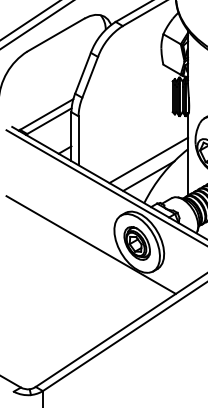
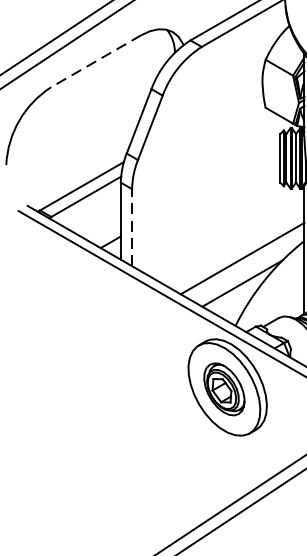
line: (55, 35) -> (95, 61), solid -> dashed
line: (78, 140) -> (131, 227), solid -> dashed
line: (90, 244) -> (150, 391), removed

